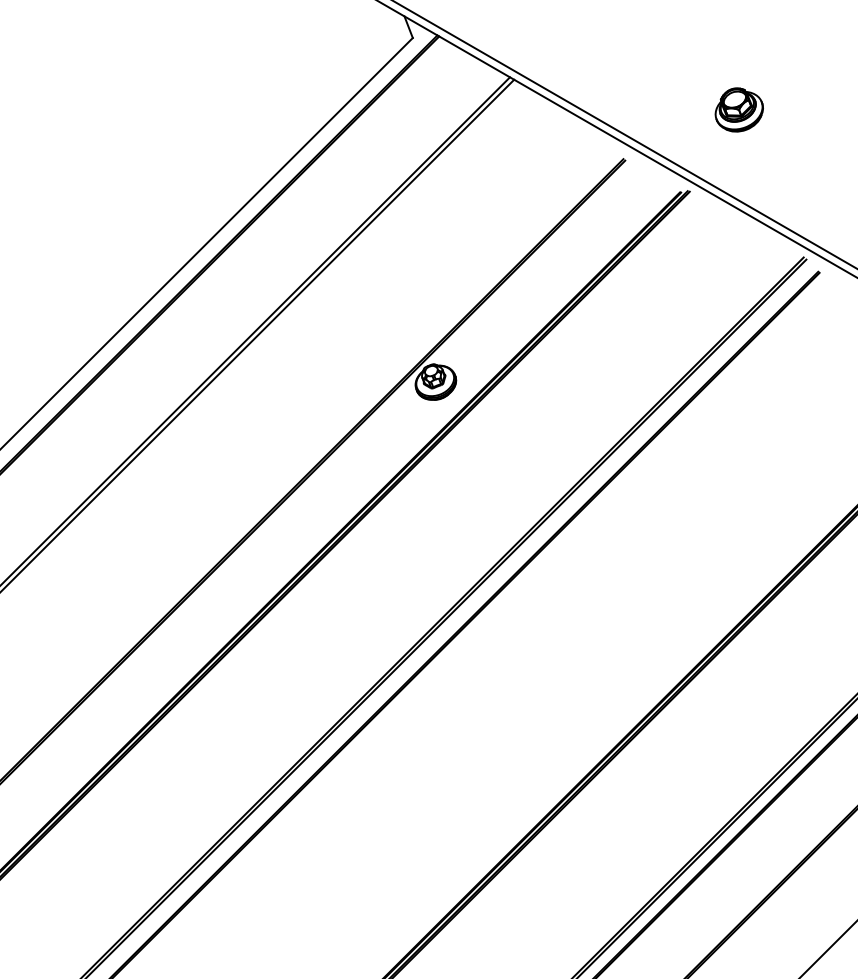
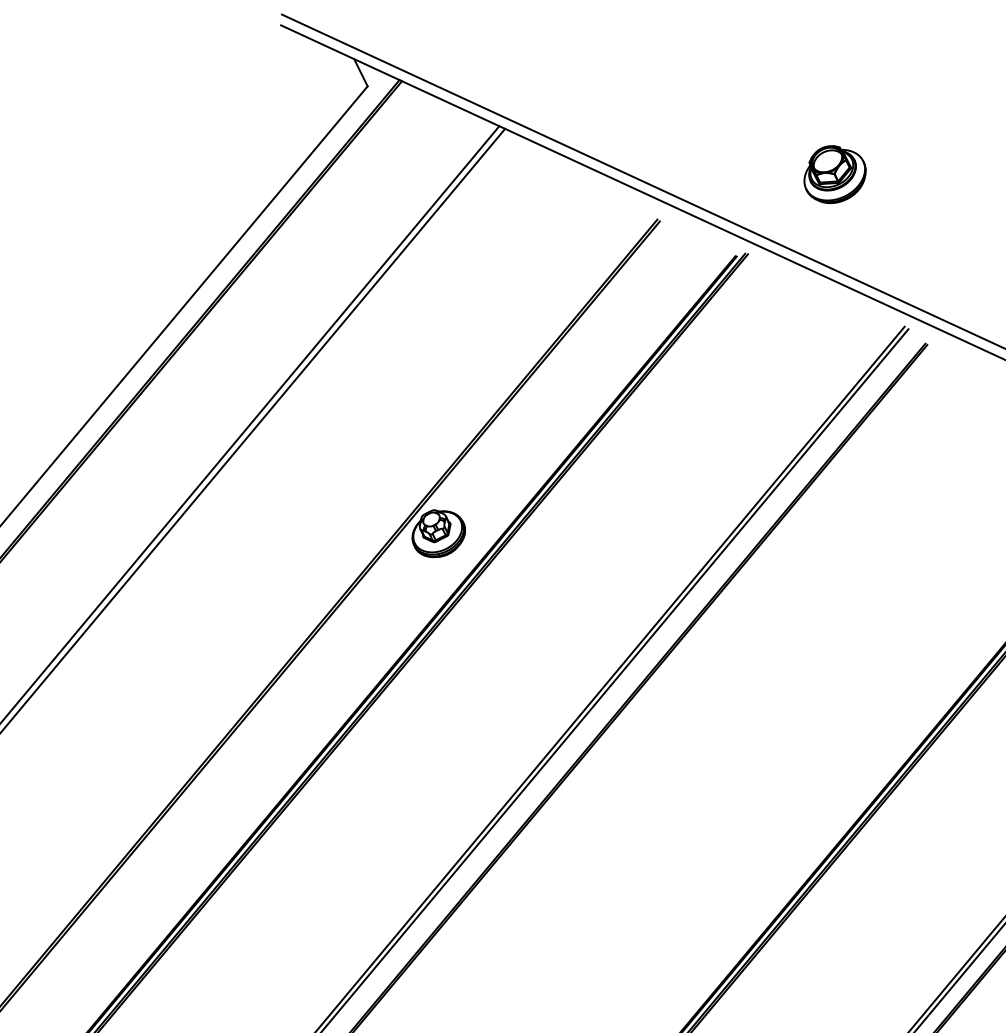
part: (738, 109) -> (833, 173), moved

